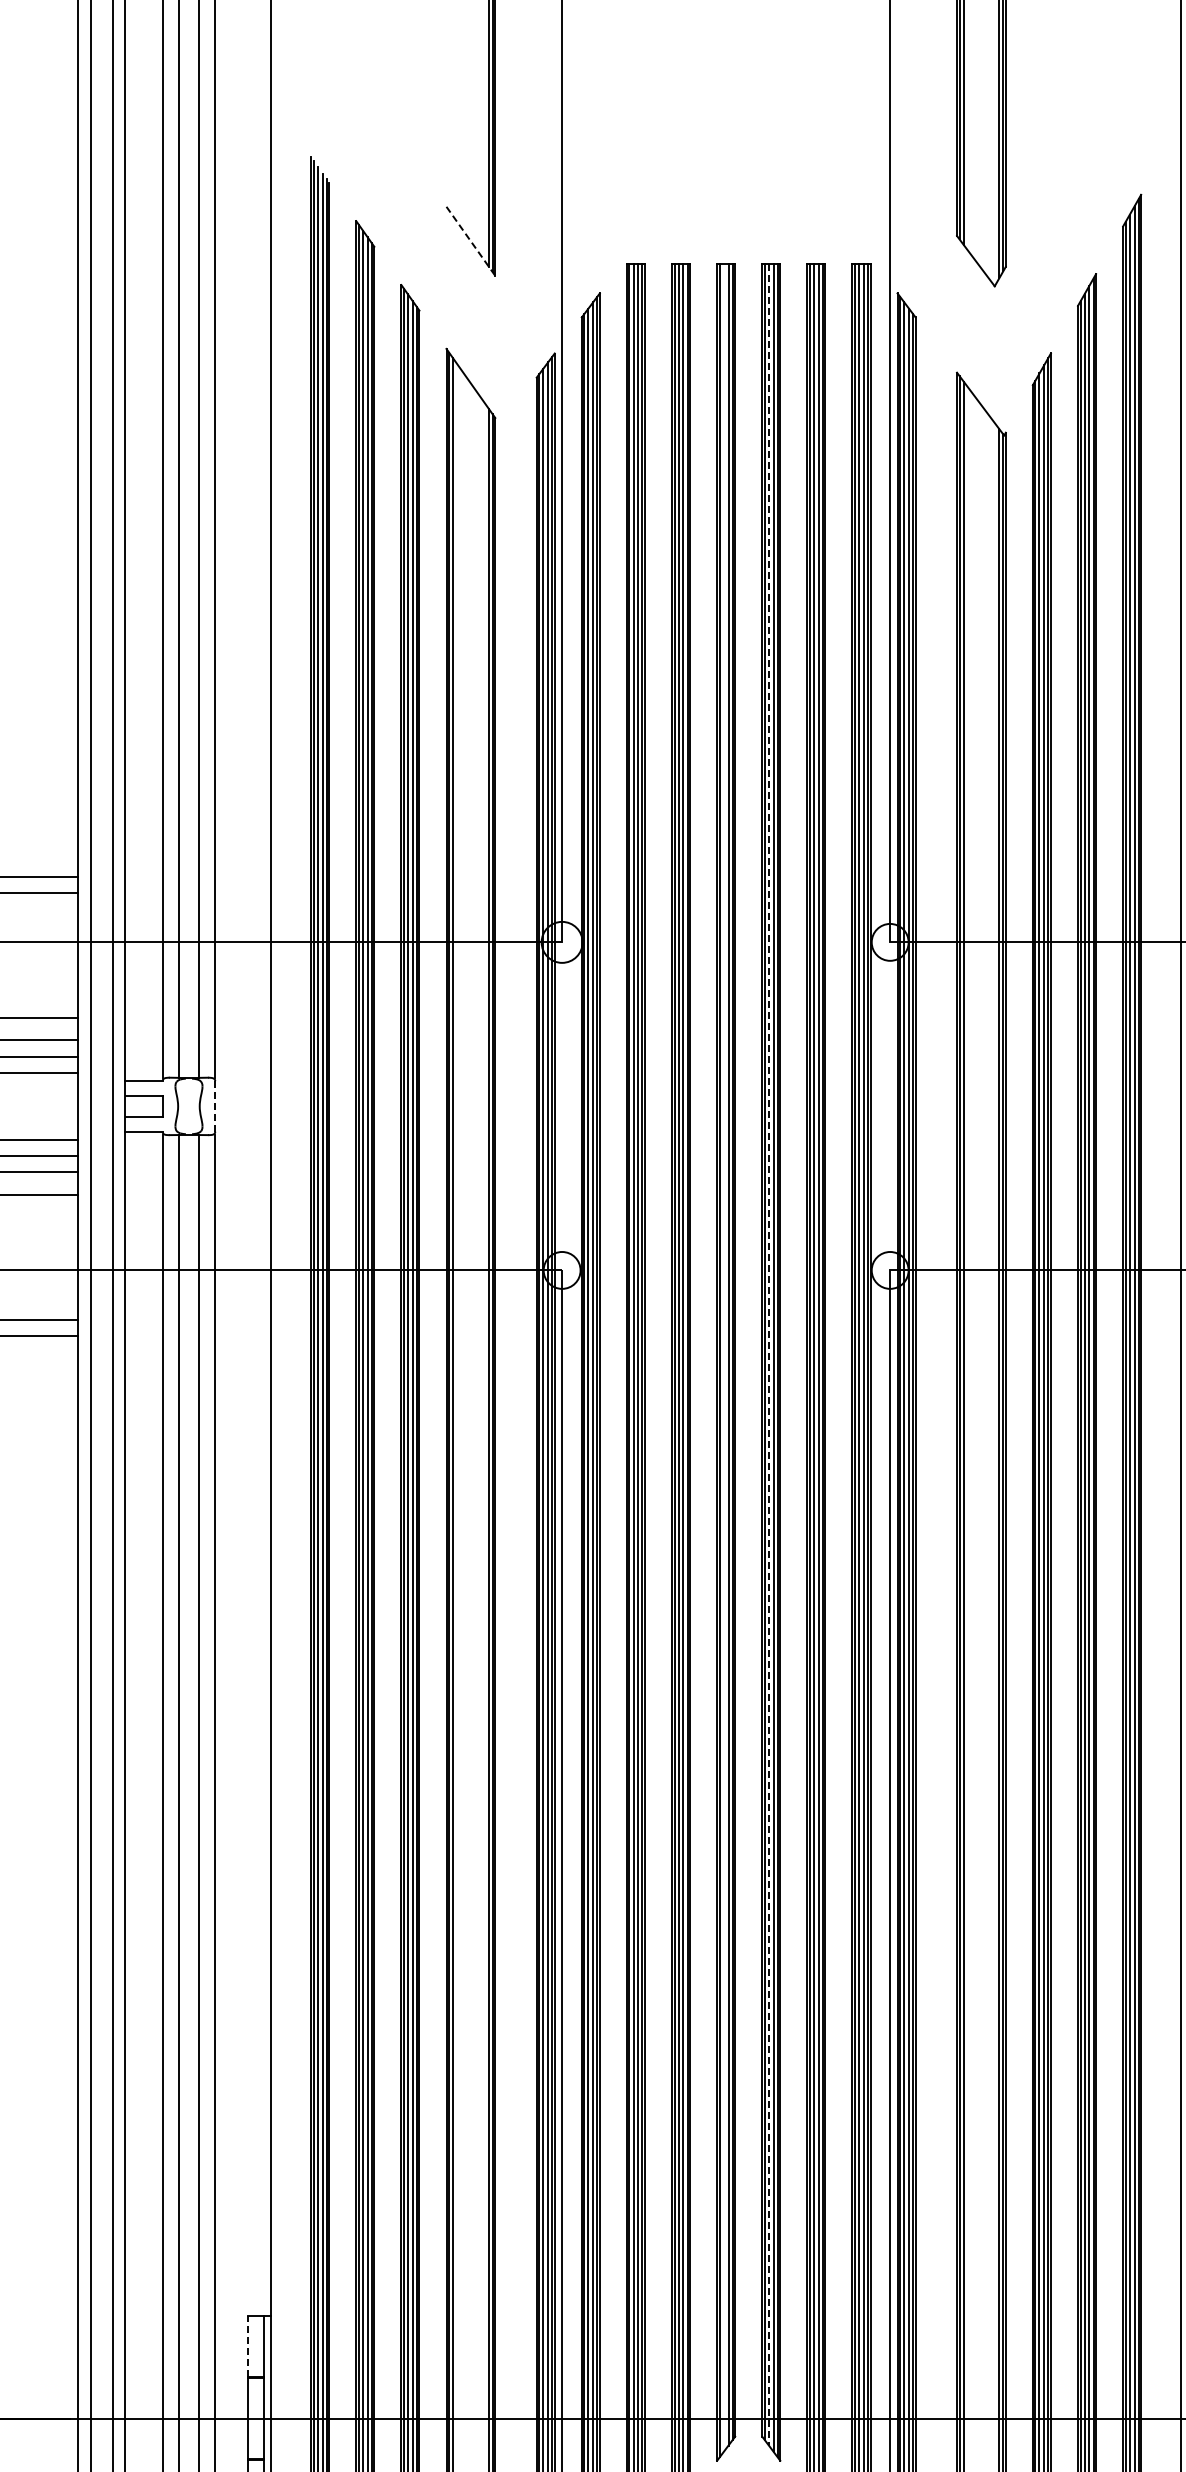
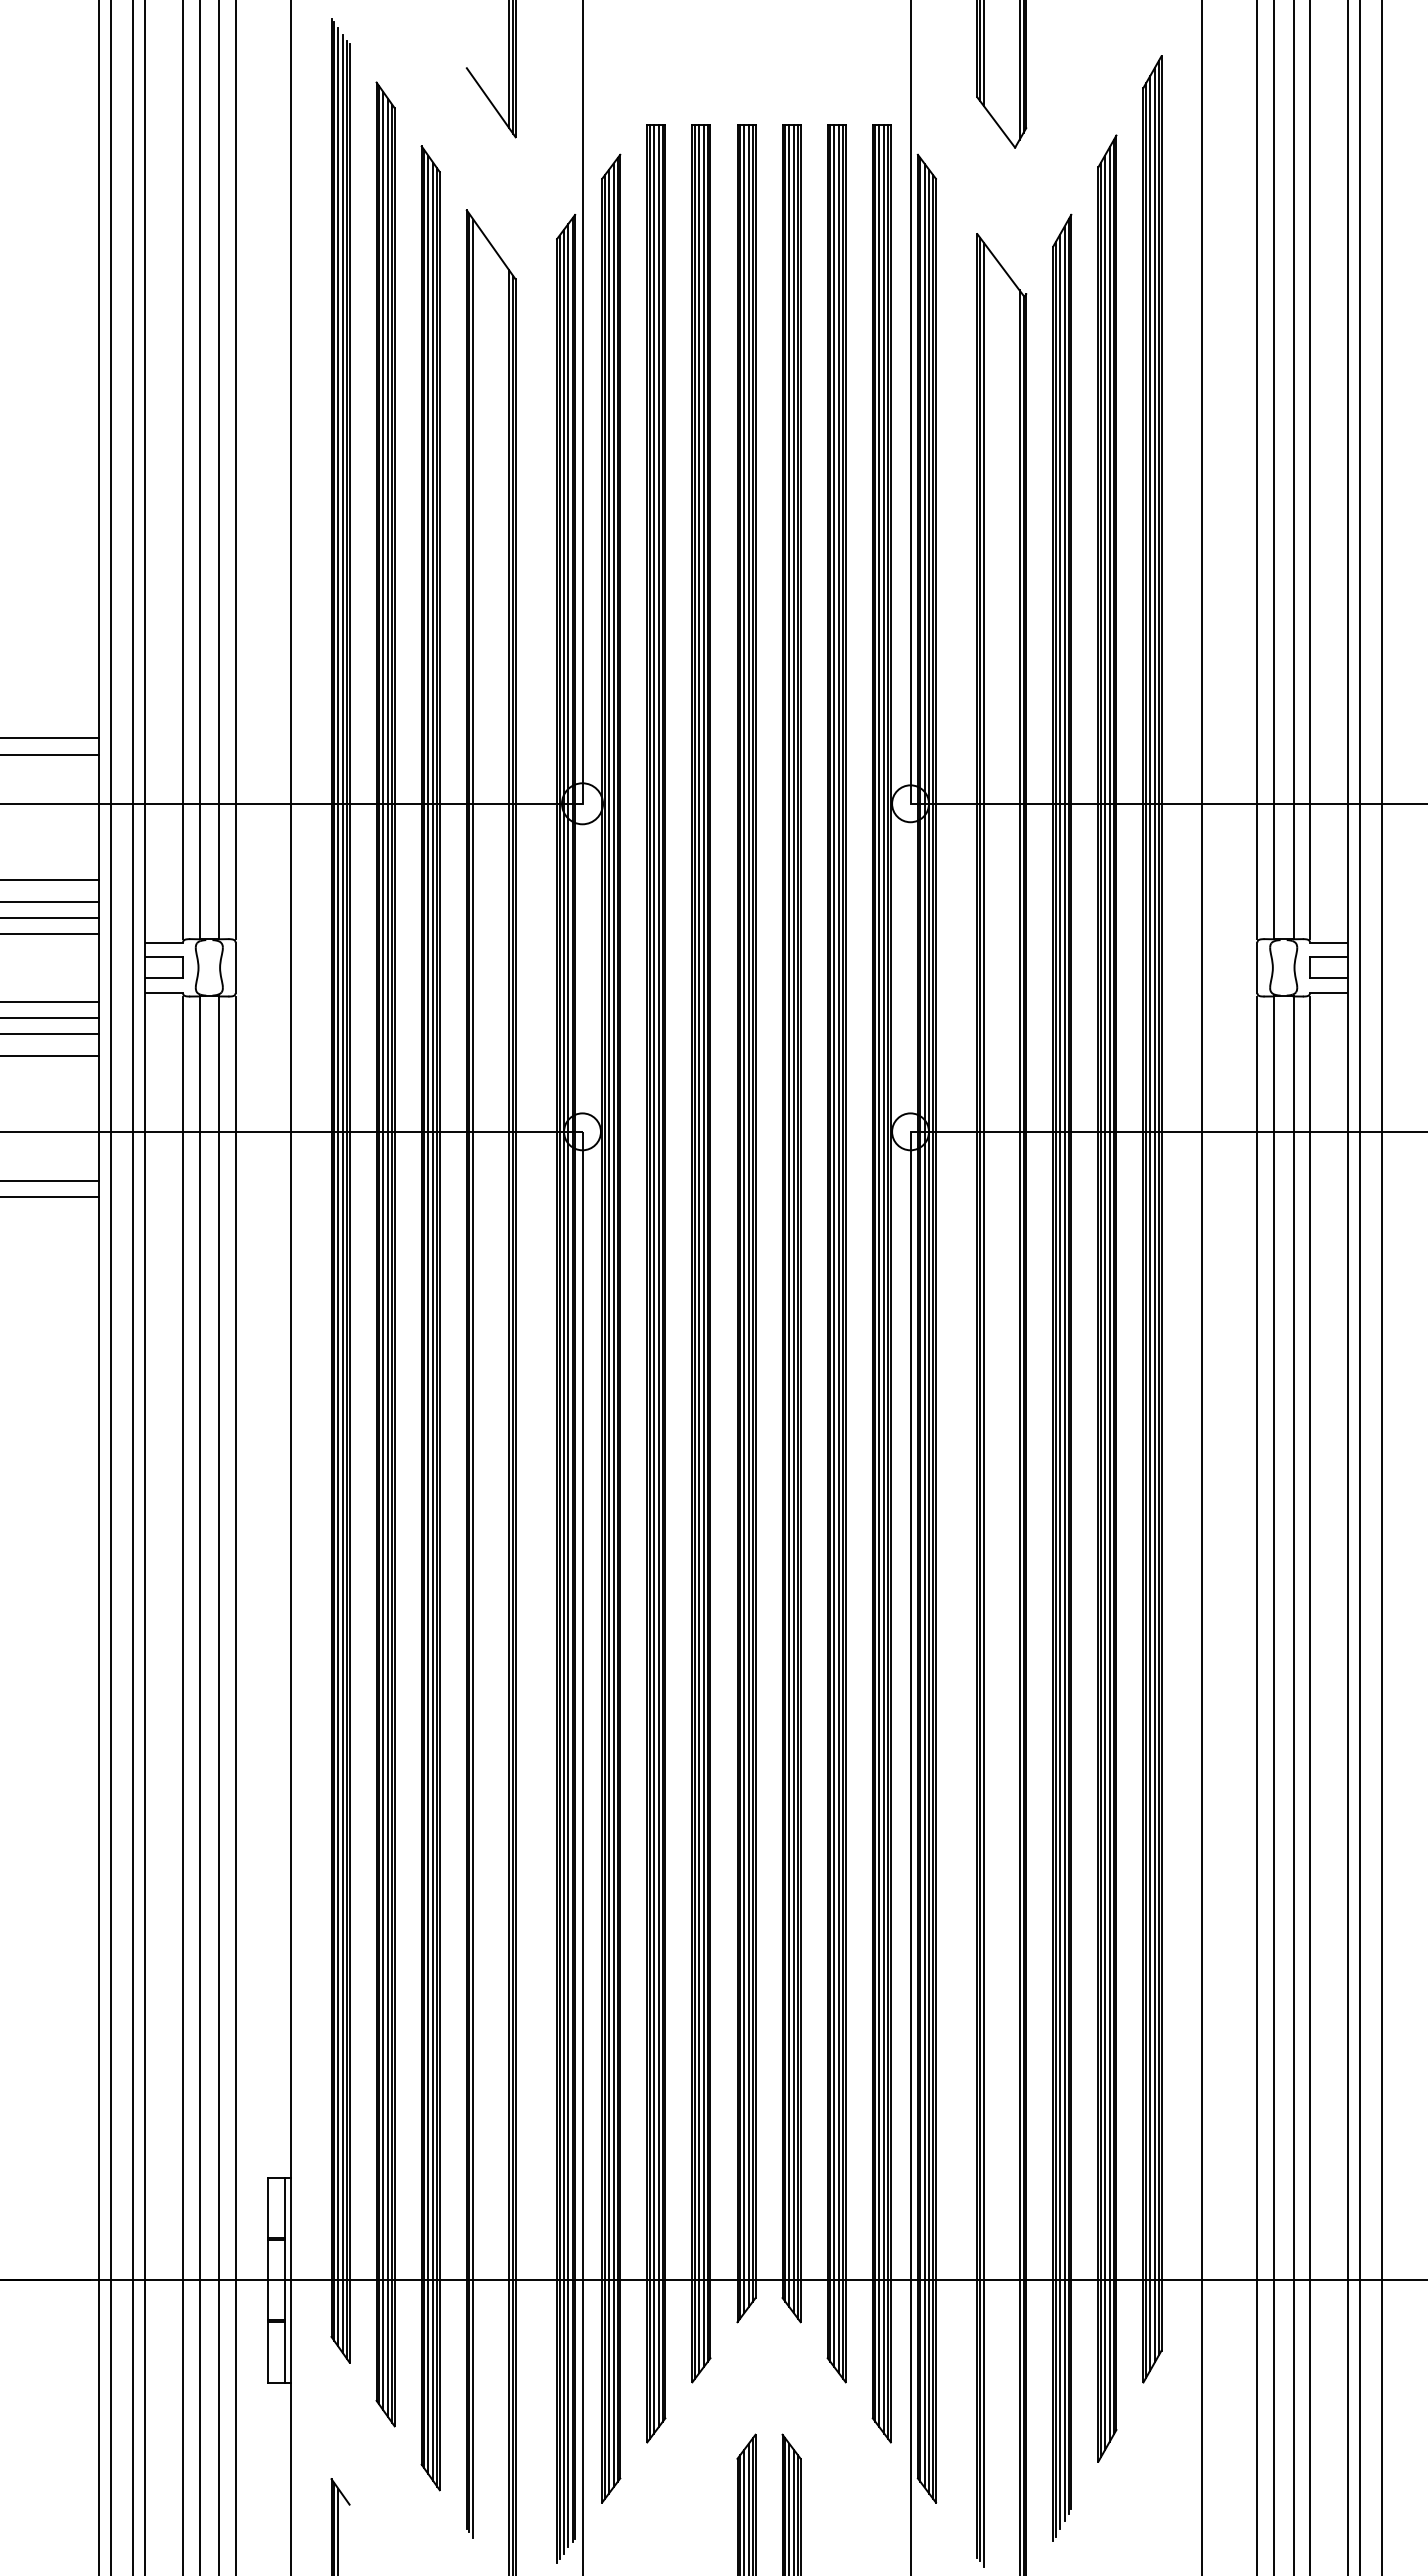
line: (471, 242) -> (491, 103), dashed -> solid
line: (215, 1106) -> (235, 967), dashed -> solid
line: (769, 1354) -> (789, 1215), dashed -> solid
line: (724, 1357) -> (744, 1218), added
line: (248, 2346) -> (268, 2207), dashed -> solid

